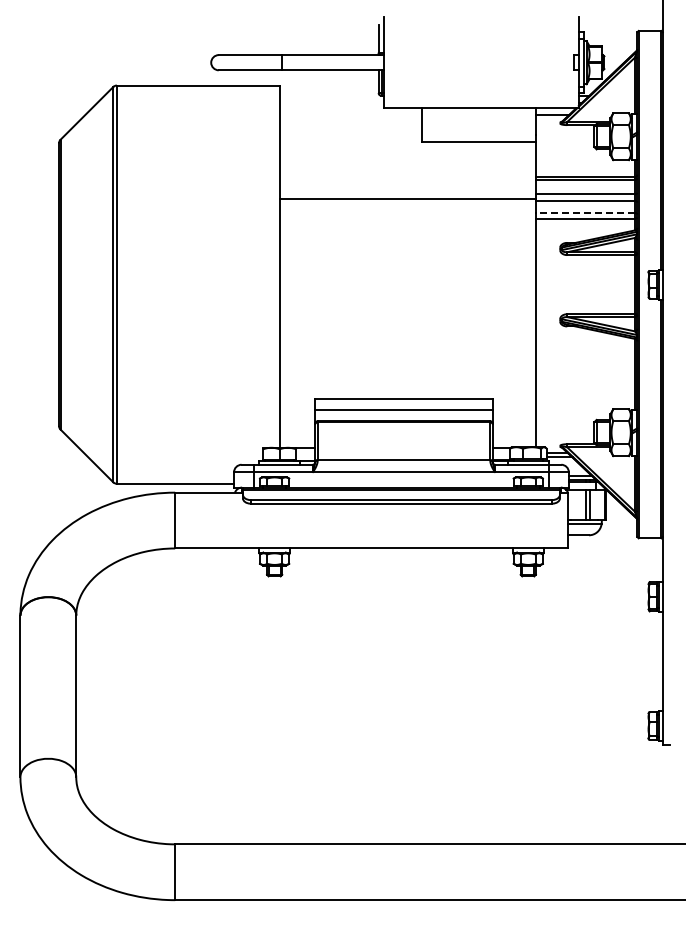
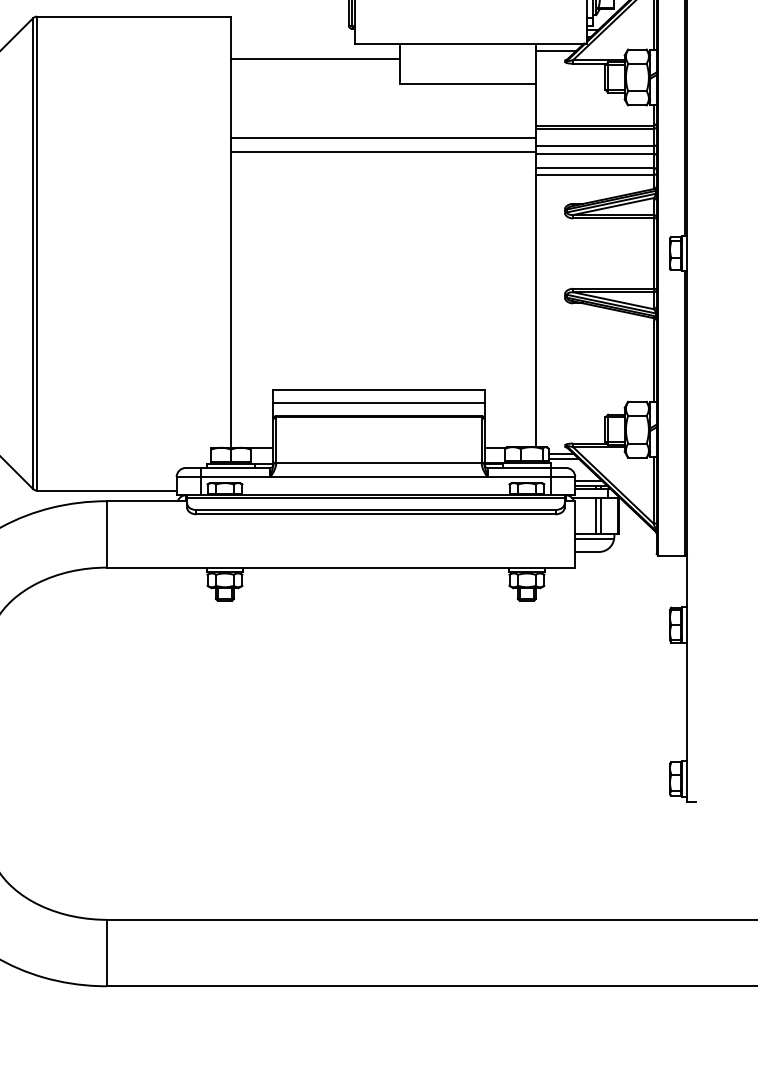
line: (350, 121) -> (315, 59), added
line: (407, 187) -> (383, 137), added
line: (584, 212) -> (593, 167), dashed -> solid

